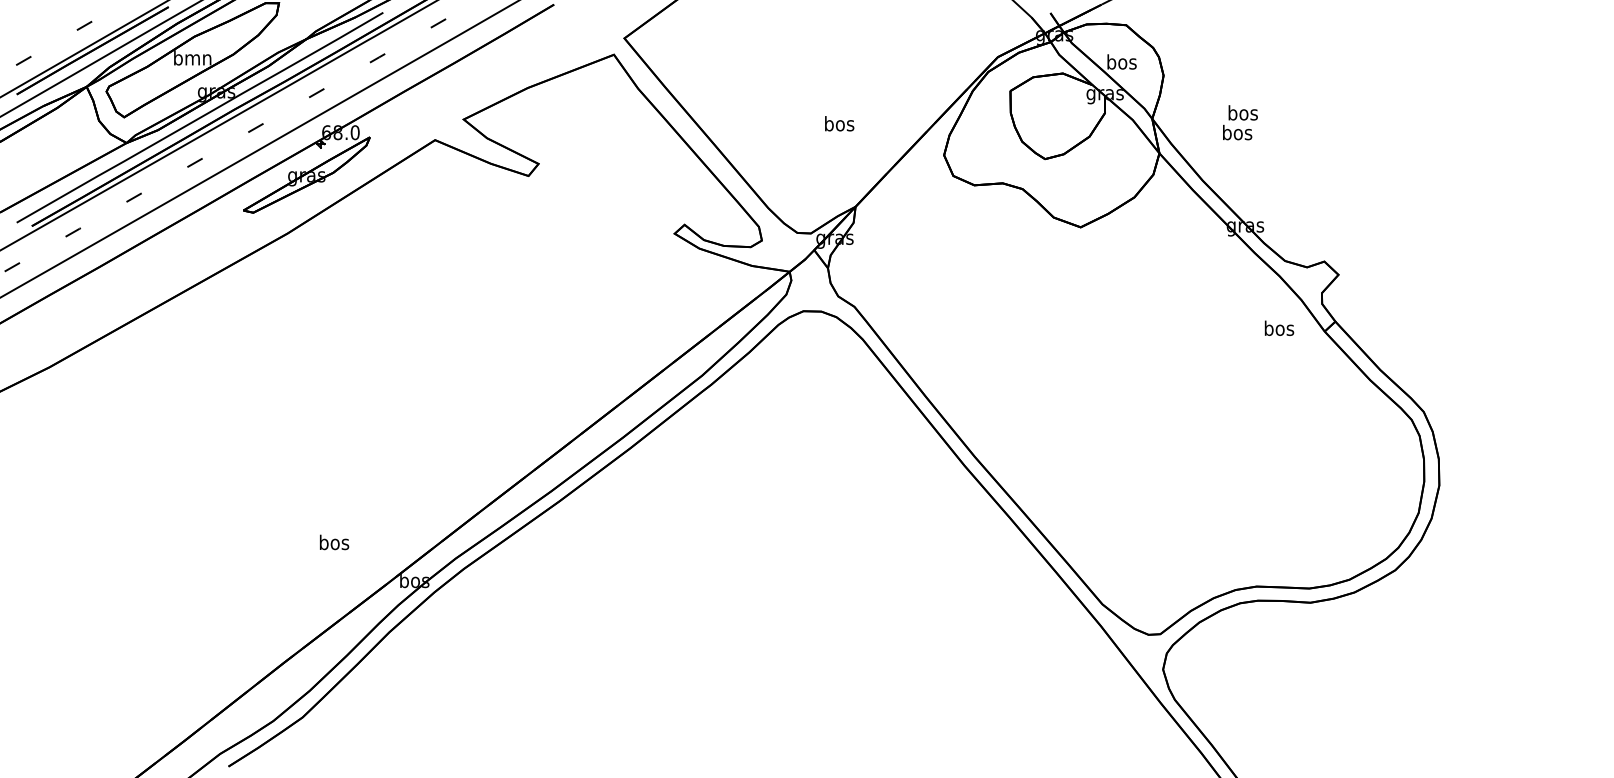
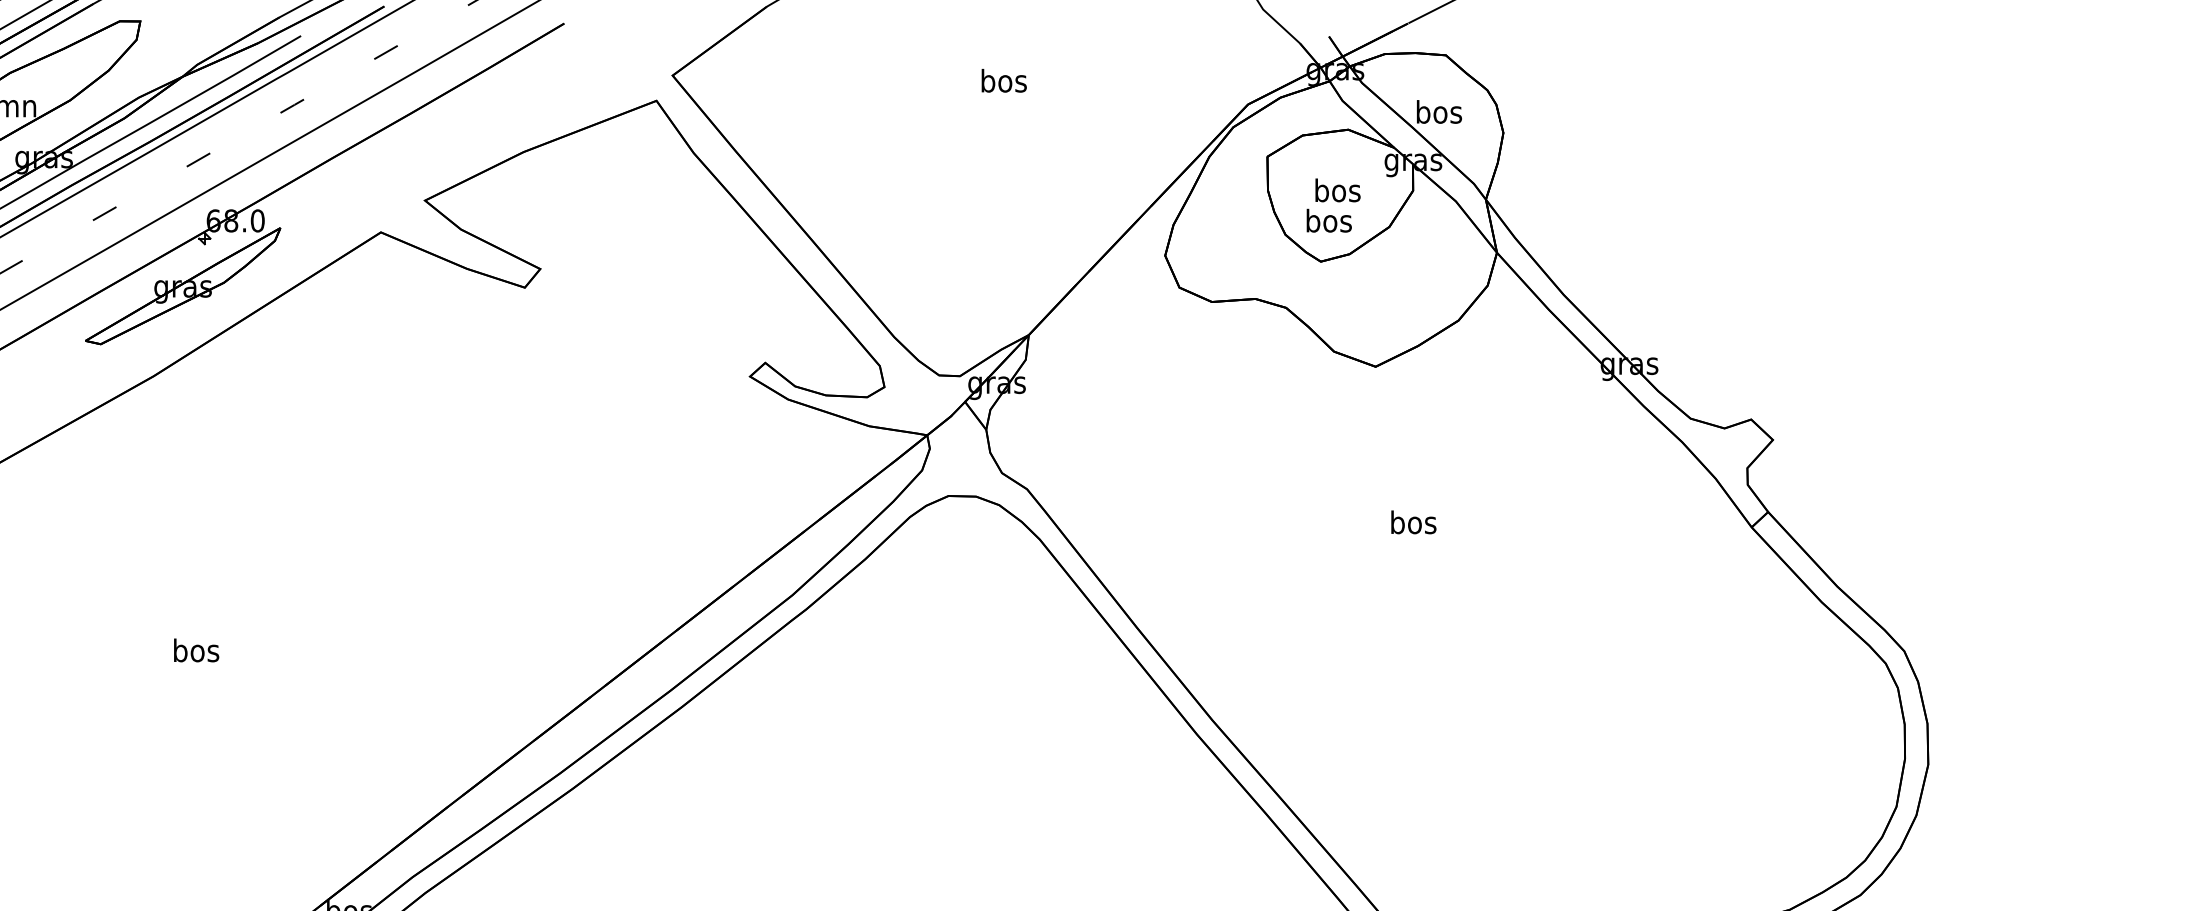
text: (1240, 122) -> (1333, 205), moved
text: (839, 123) -> (1003, 80), moved
text: (1279, 327) -> (1413, 521), moved
text: (334, 542) -> (196, 650), moved

